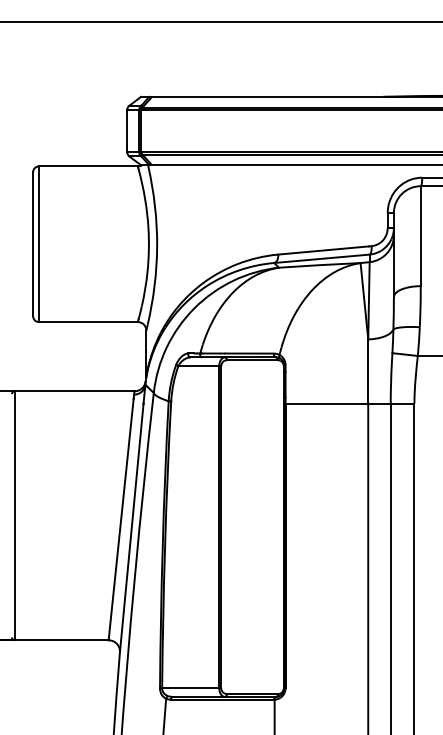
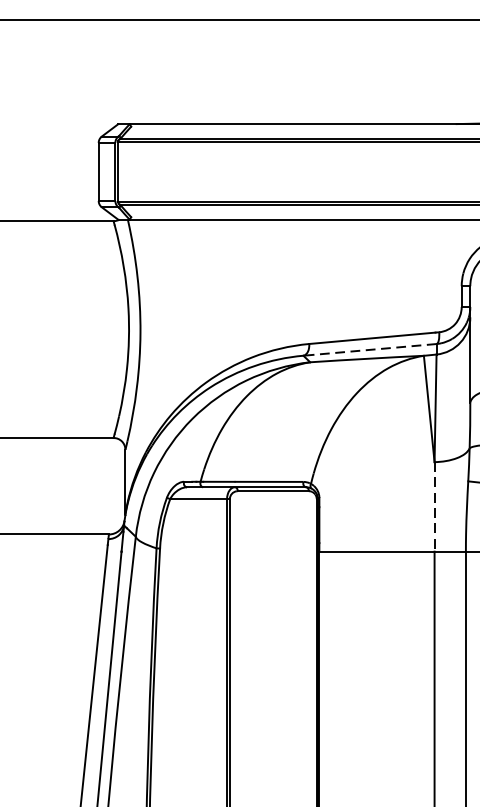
line: (321, 258) -> (369, 349), solid -> dashed
line: (368, 372) -> (434, 508), solid -> dashed

